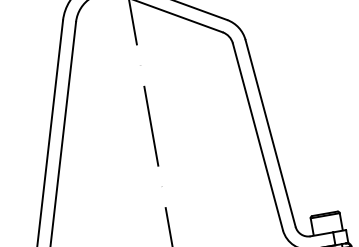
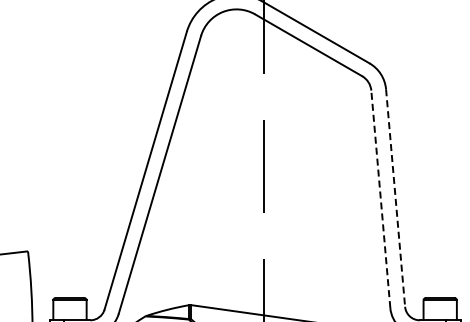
line: (270, 133) -> (395, 198), solid -> dashed
line: (257, 136) -> (380, 198), solid -> dashed

